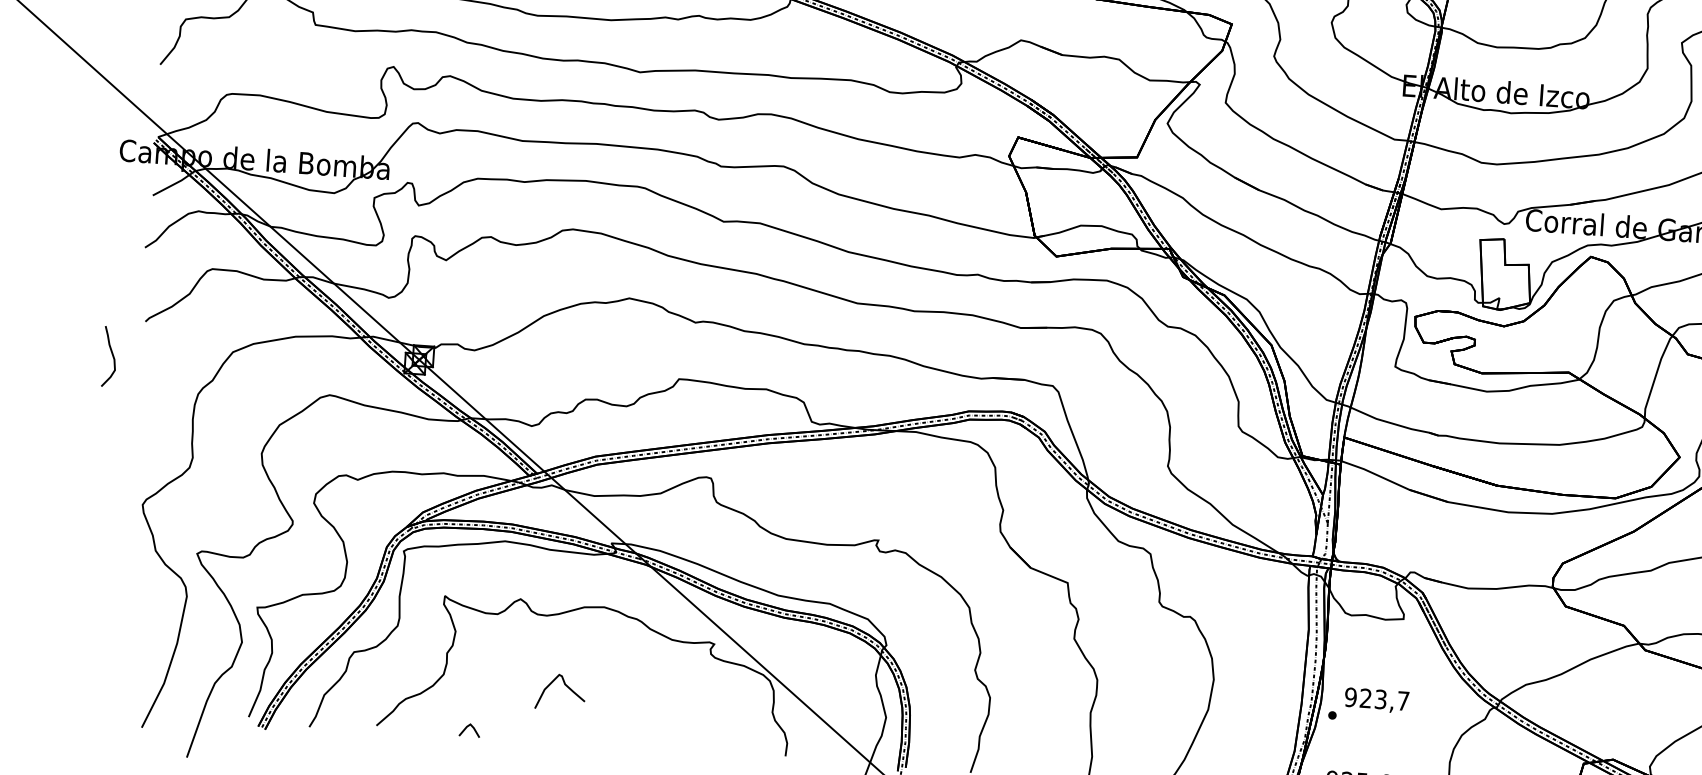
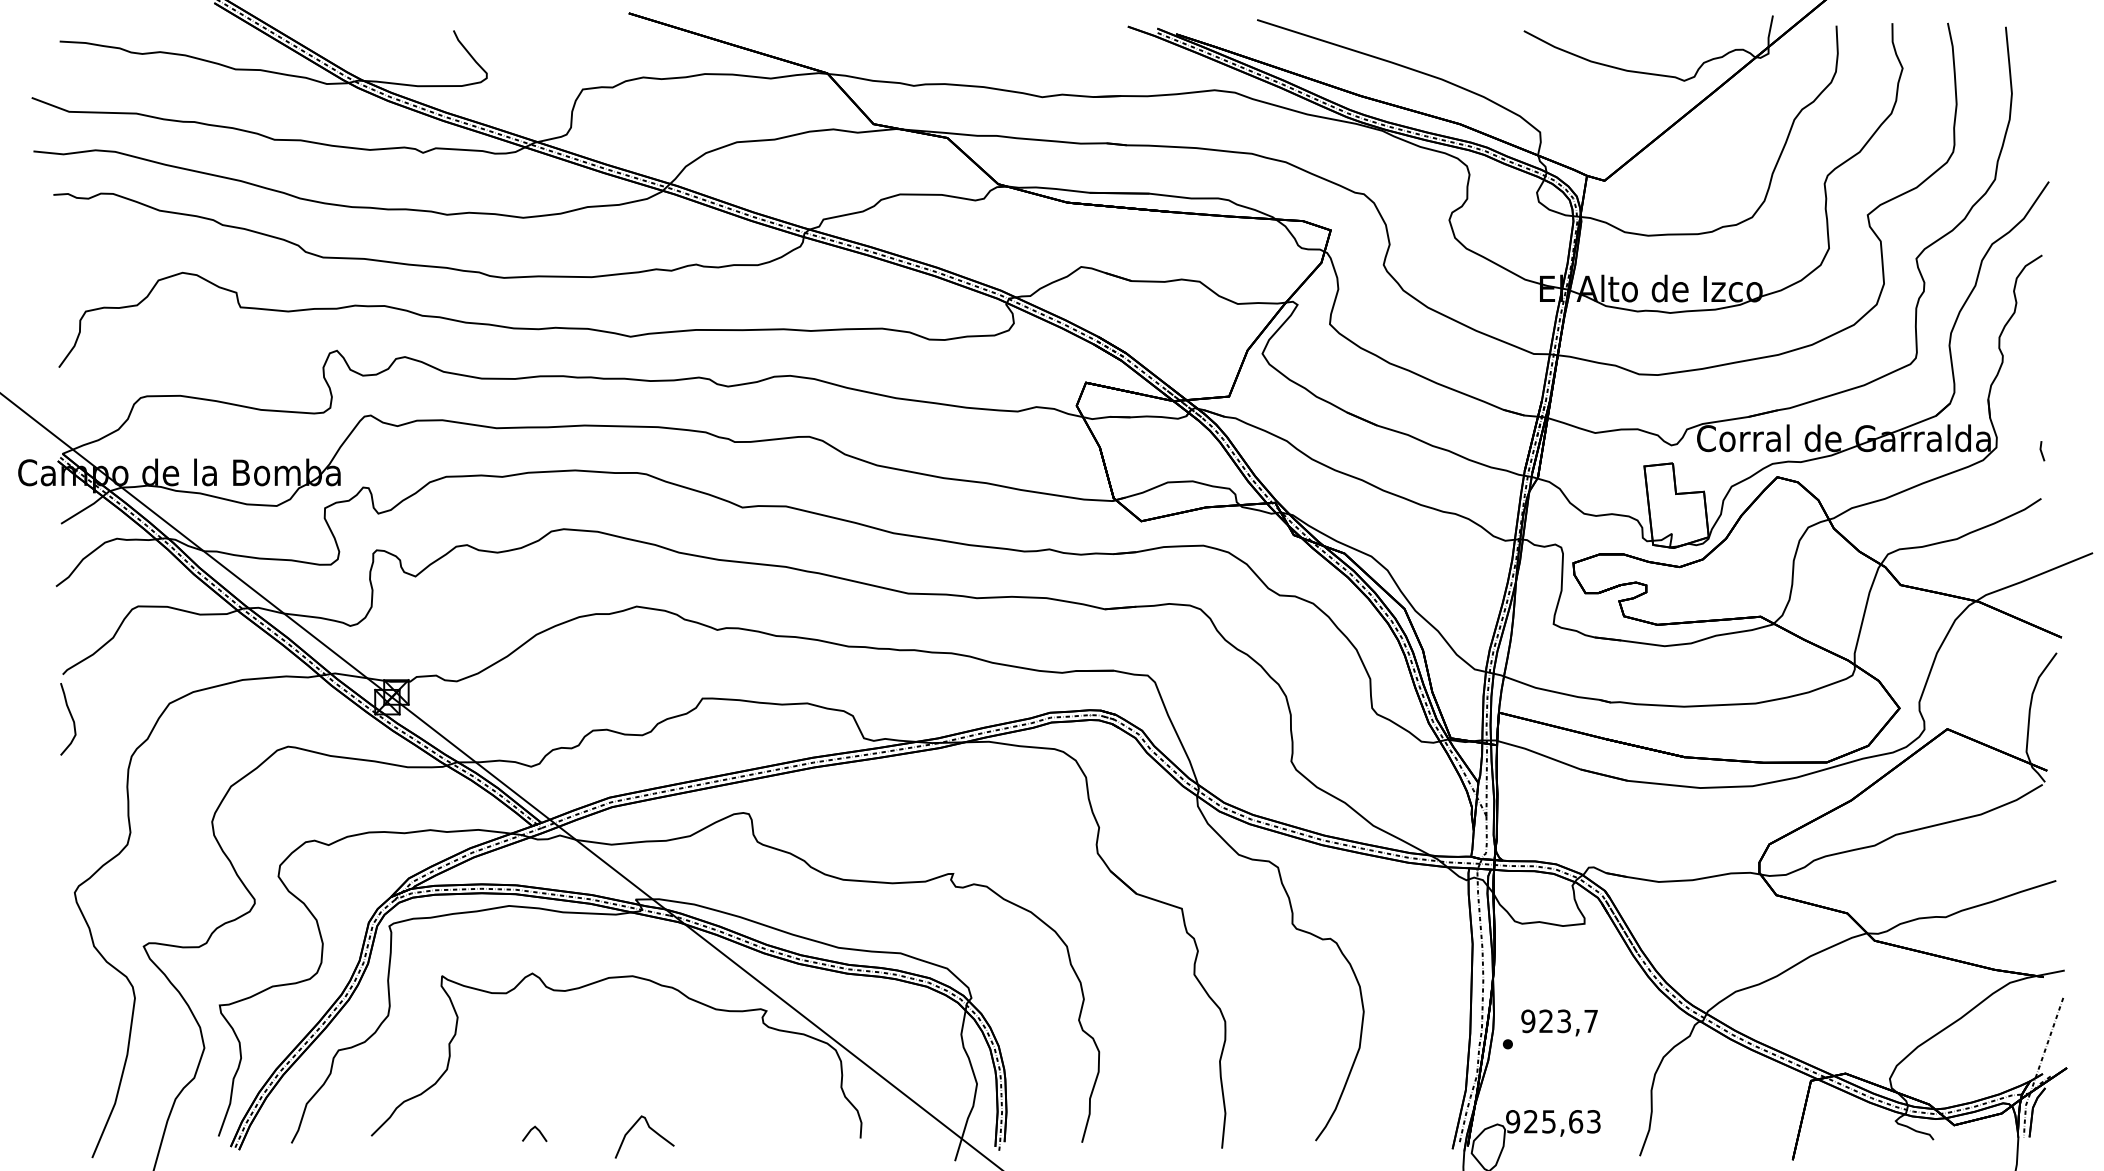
curve: (112, 356) -> (71, 718), moved
curve: (565, 686) -> (650, 1129), moved
line: (469, 726) -> (533, 1129), moved

